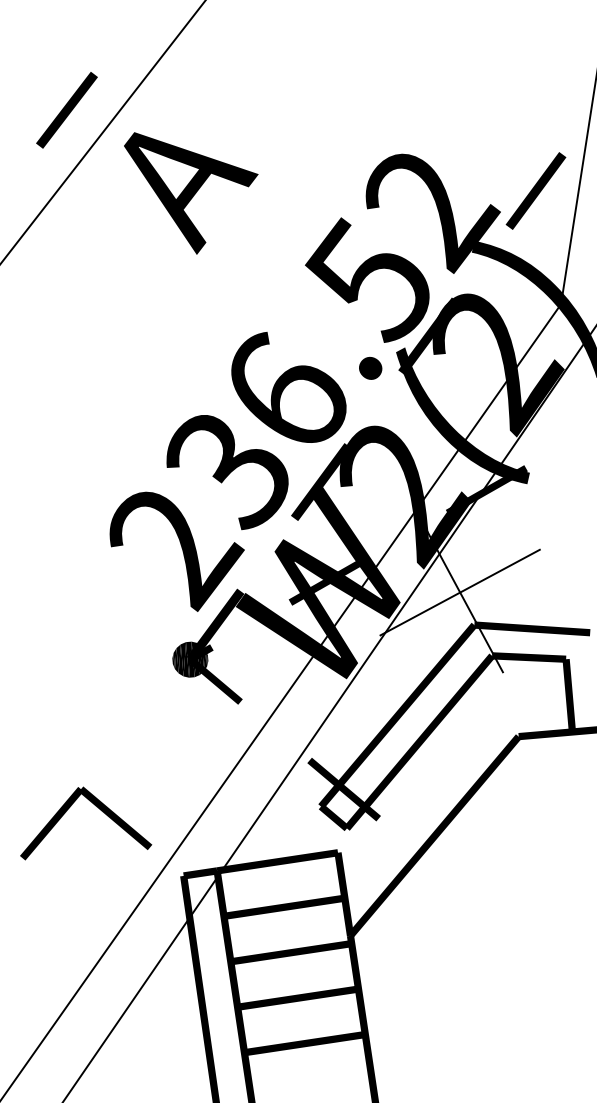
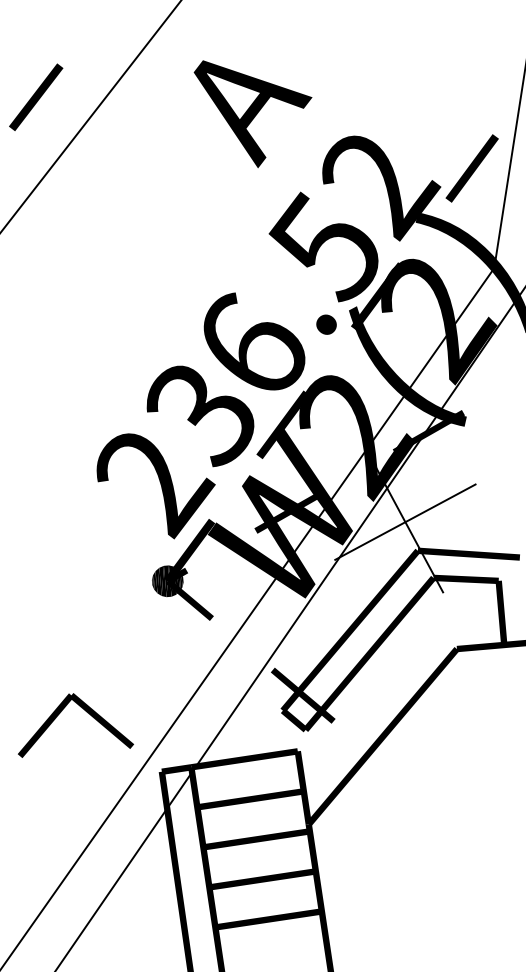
line: (66, 110) -> (35, 97), moved
text: (191, 193) -> (253, 114), moved

